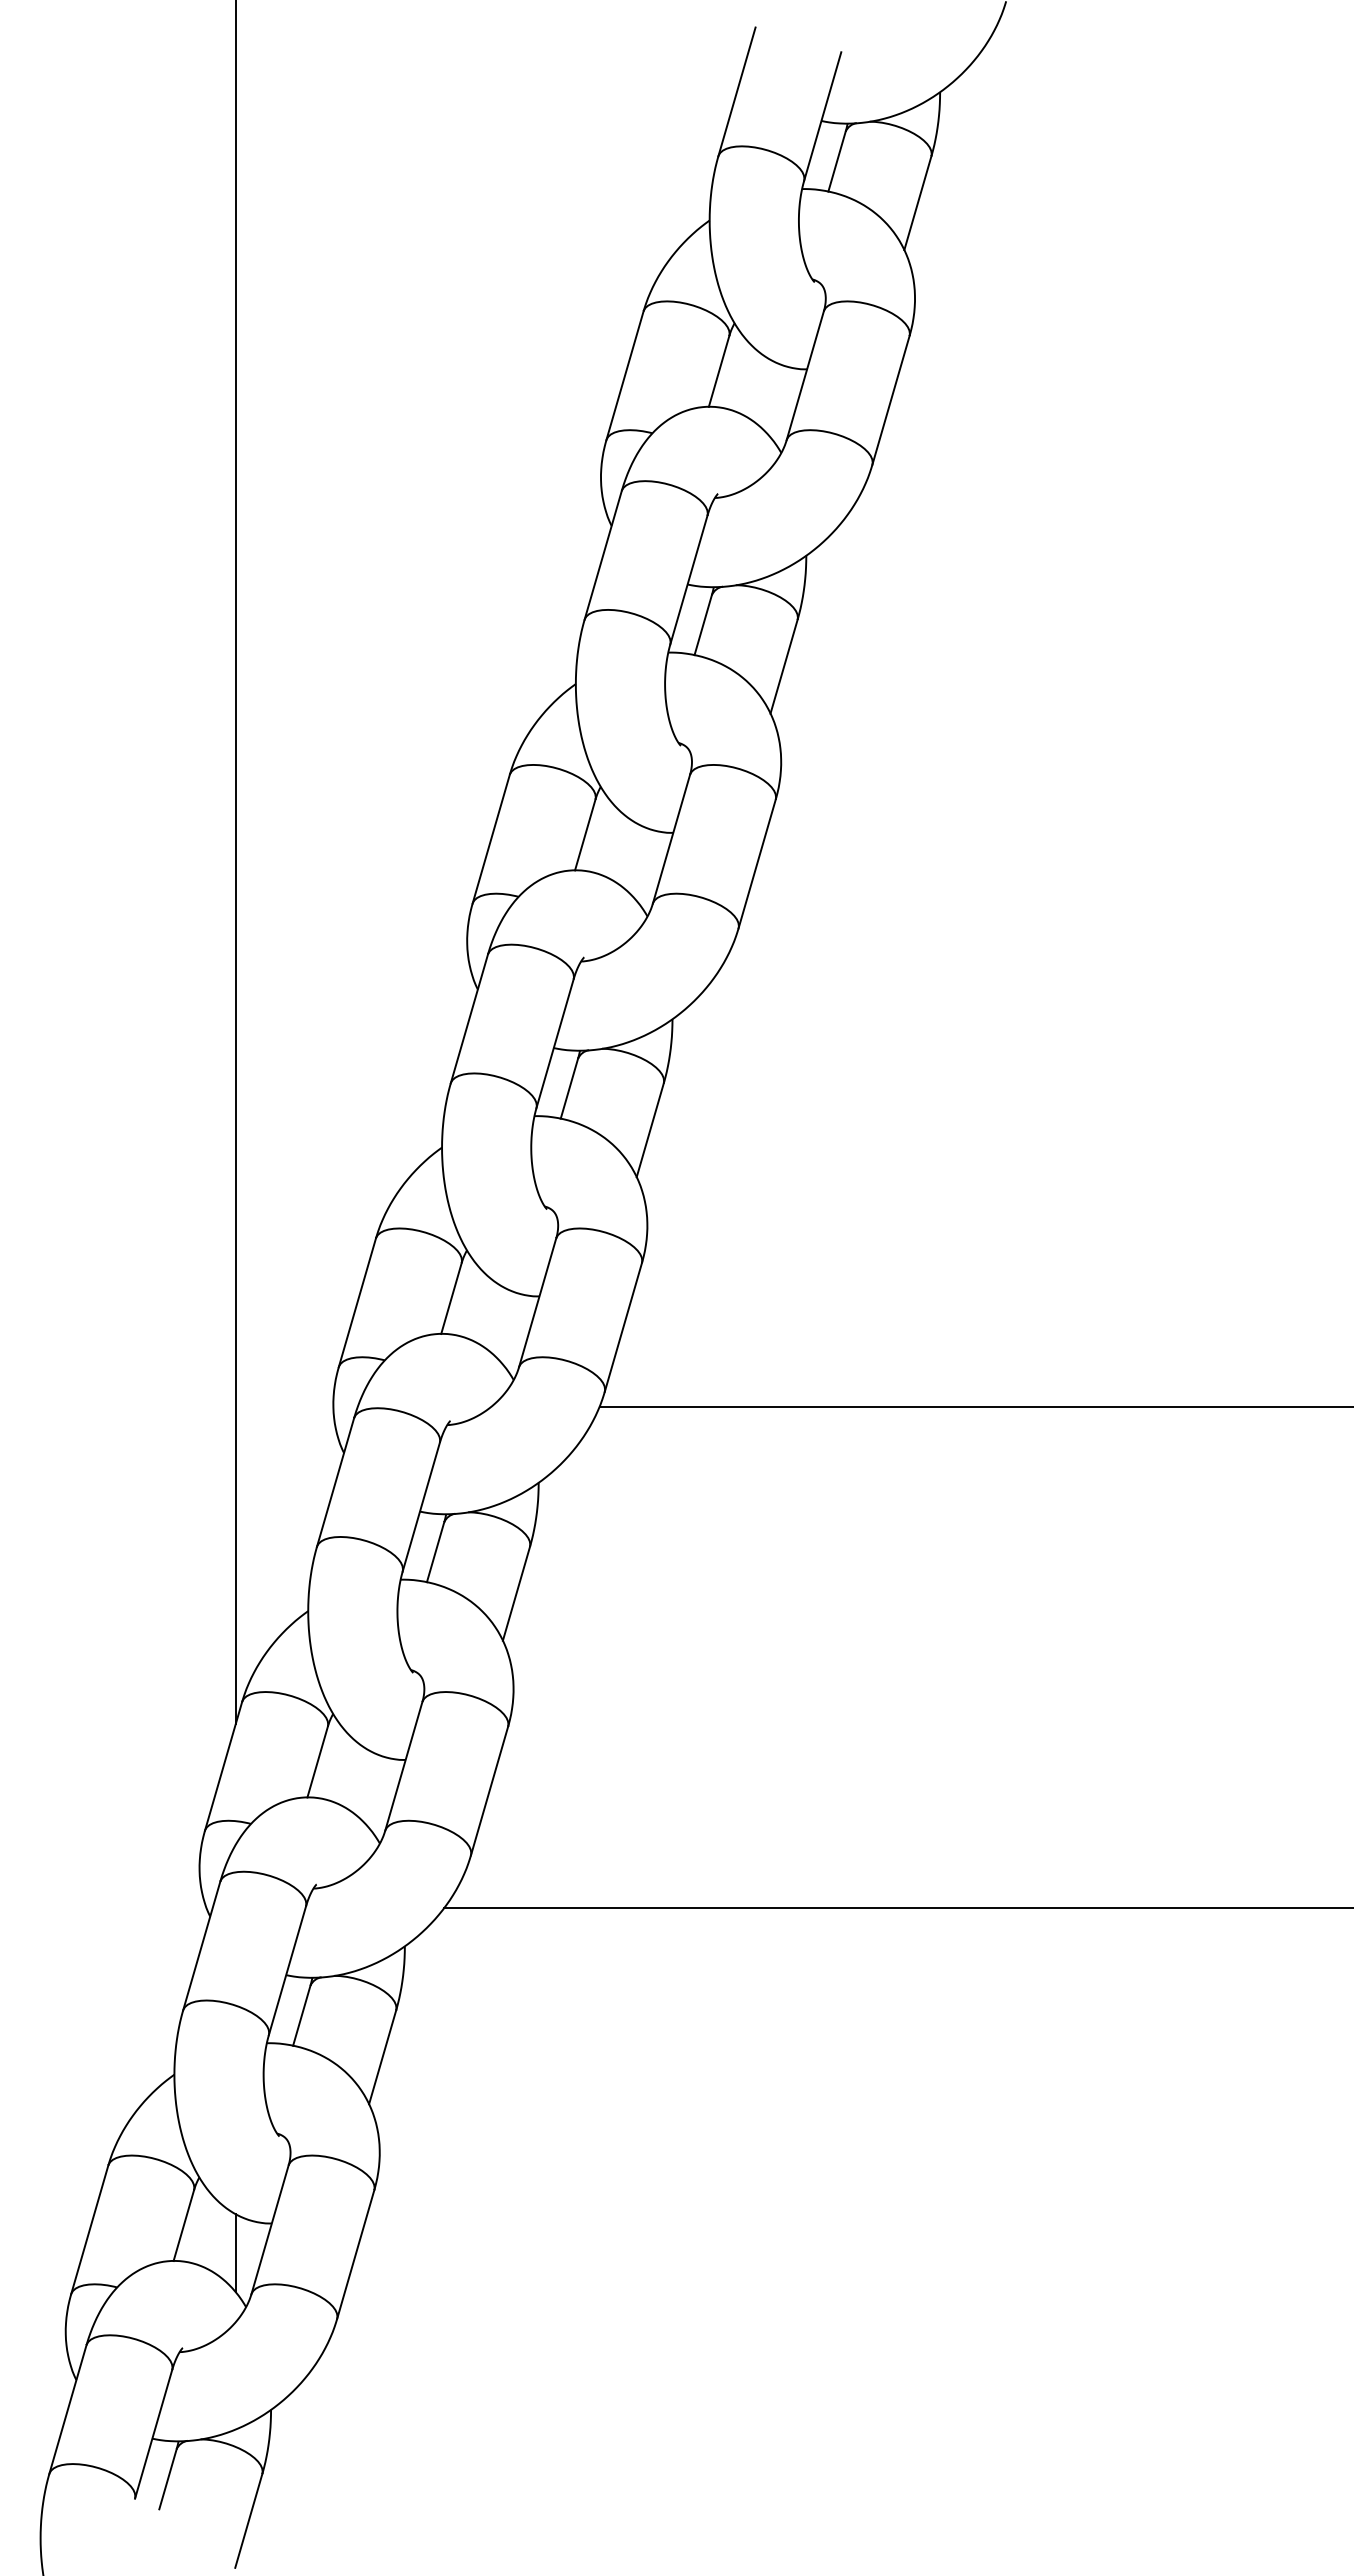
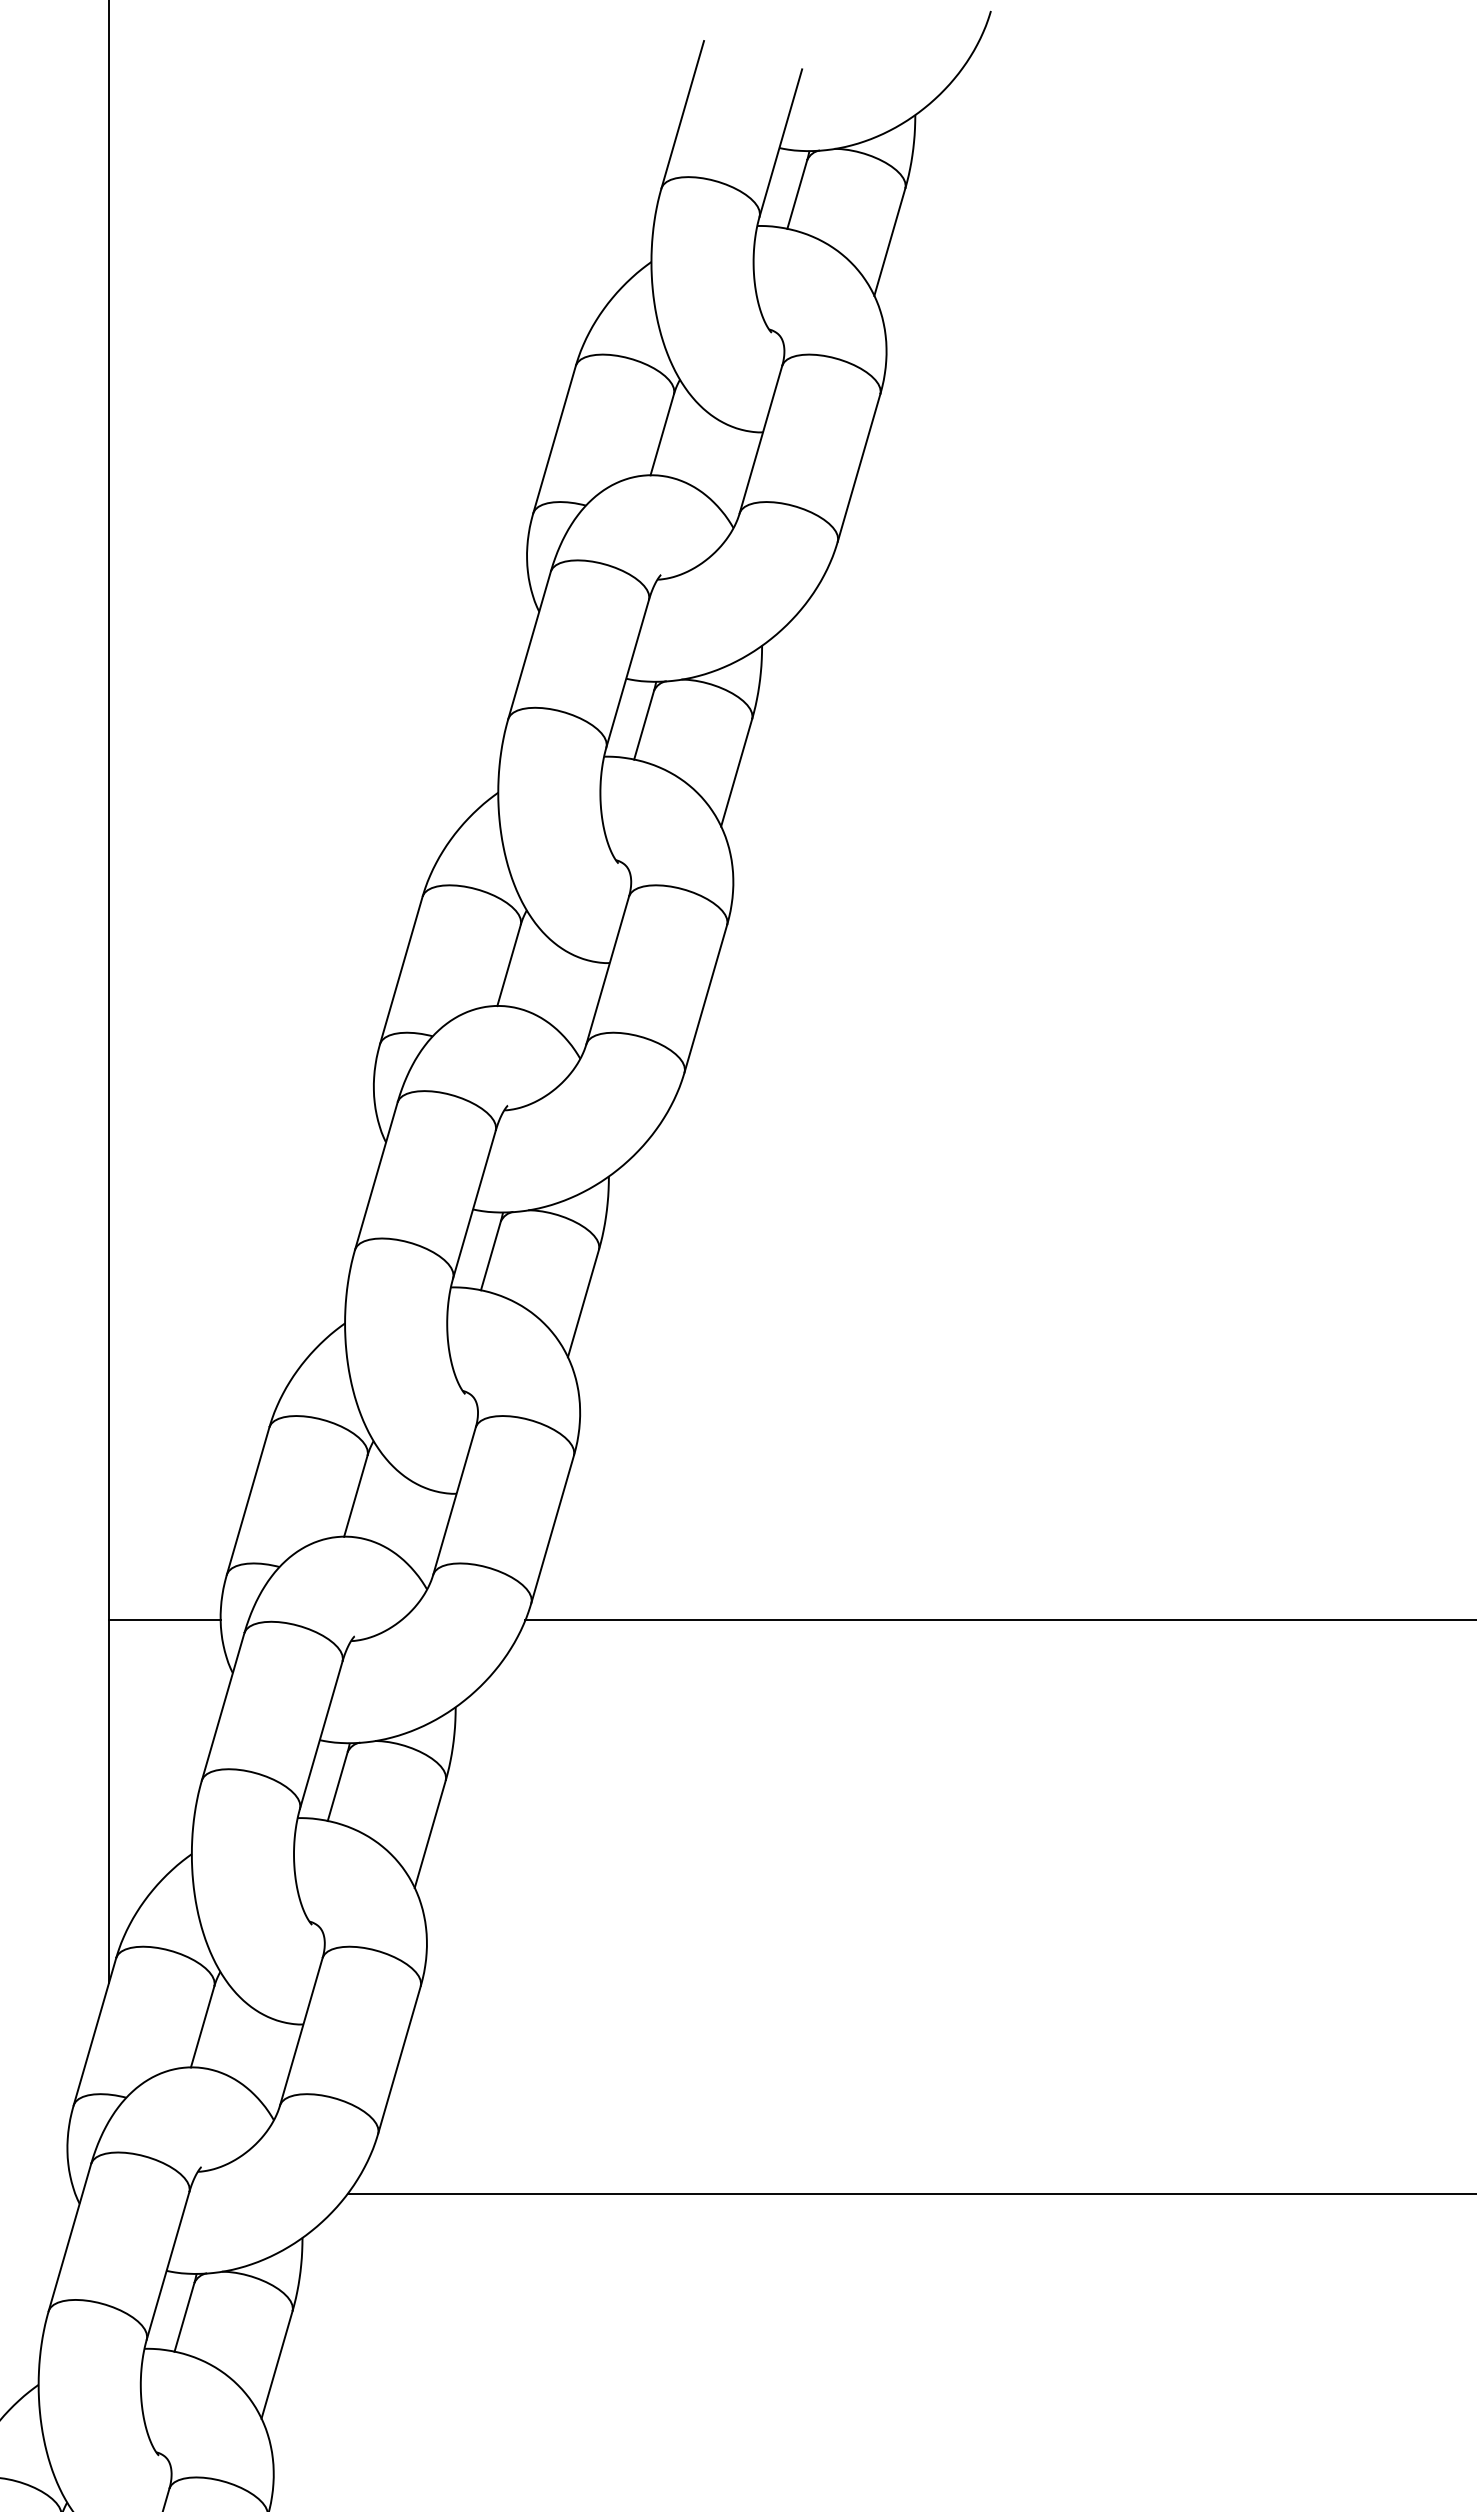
line: (284, 1406) -> (164, 1619), added

